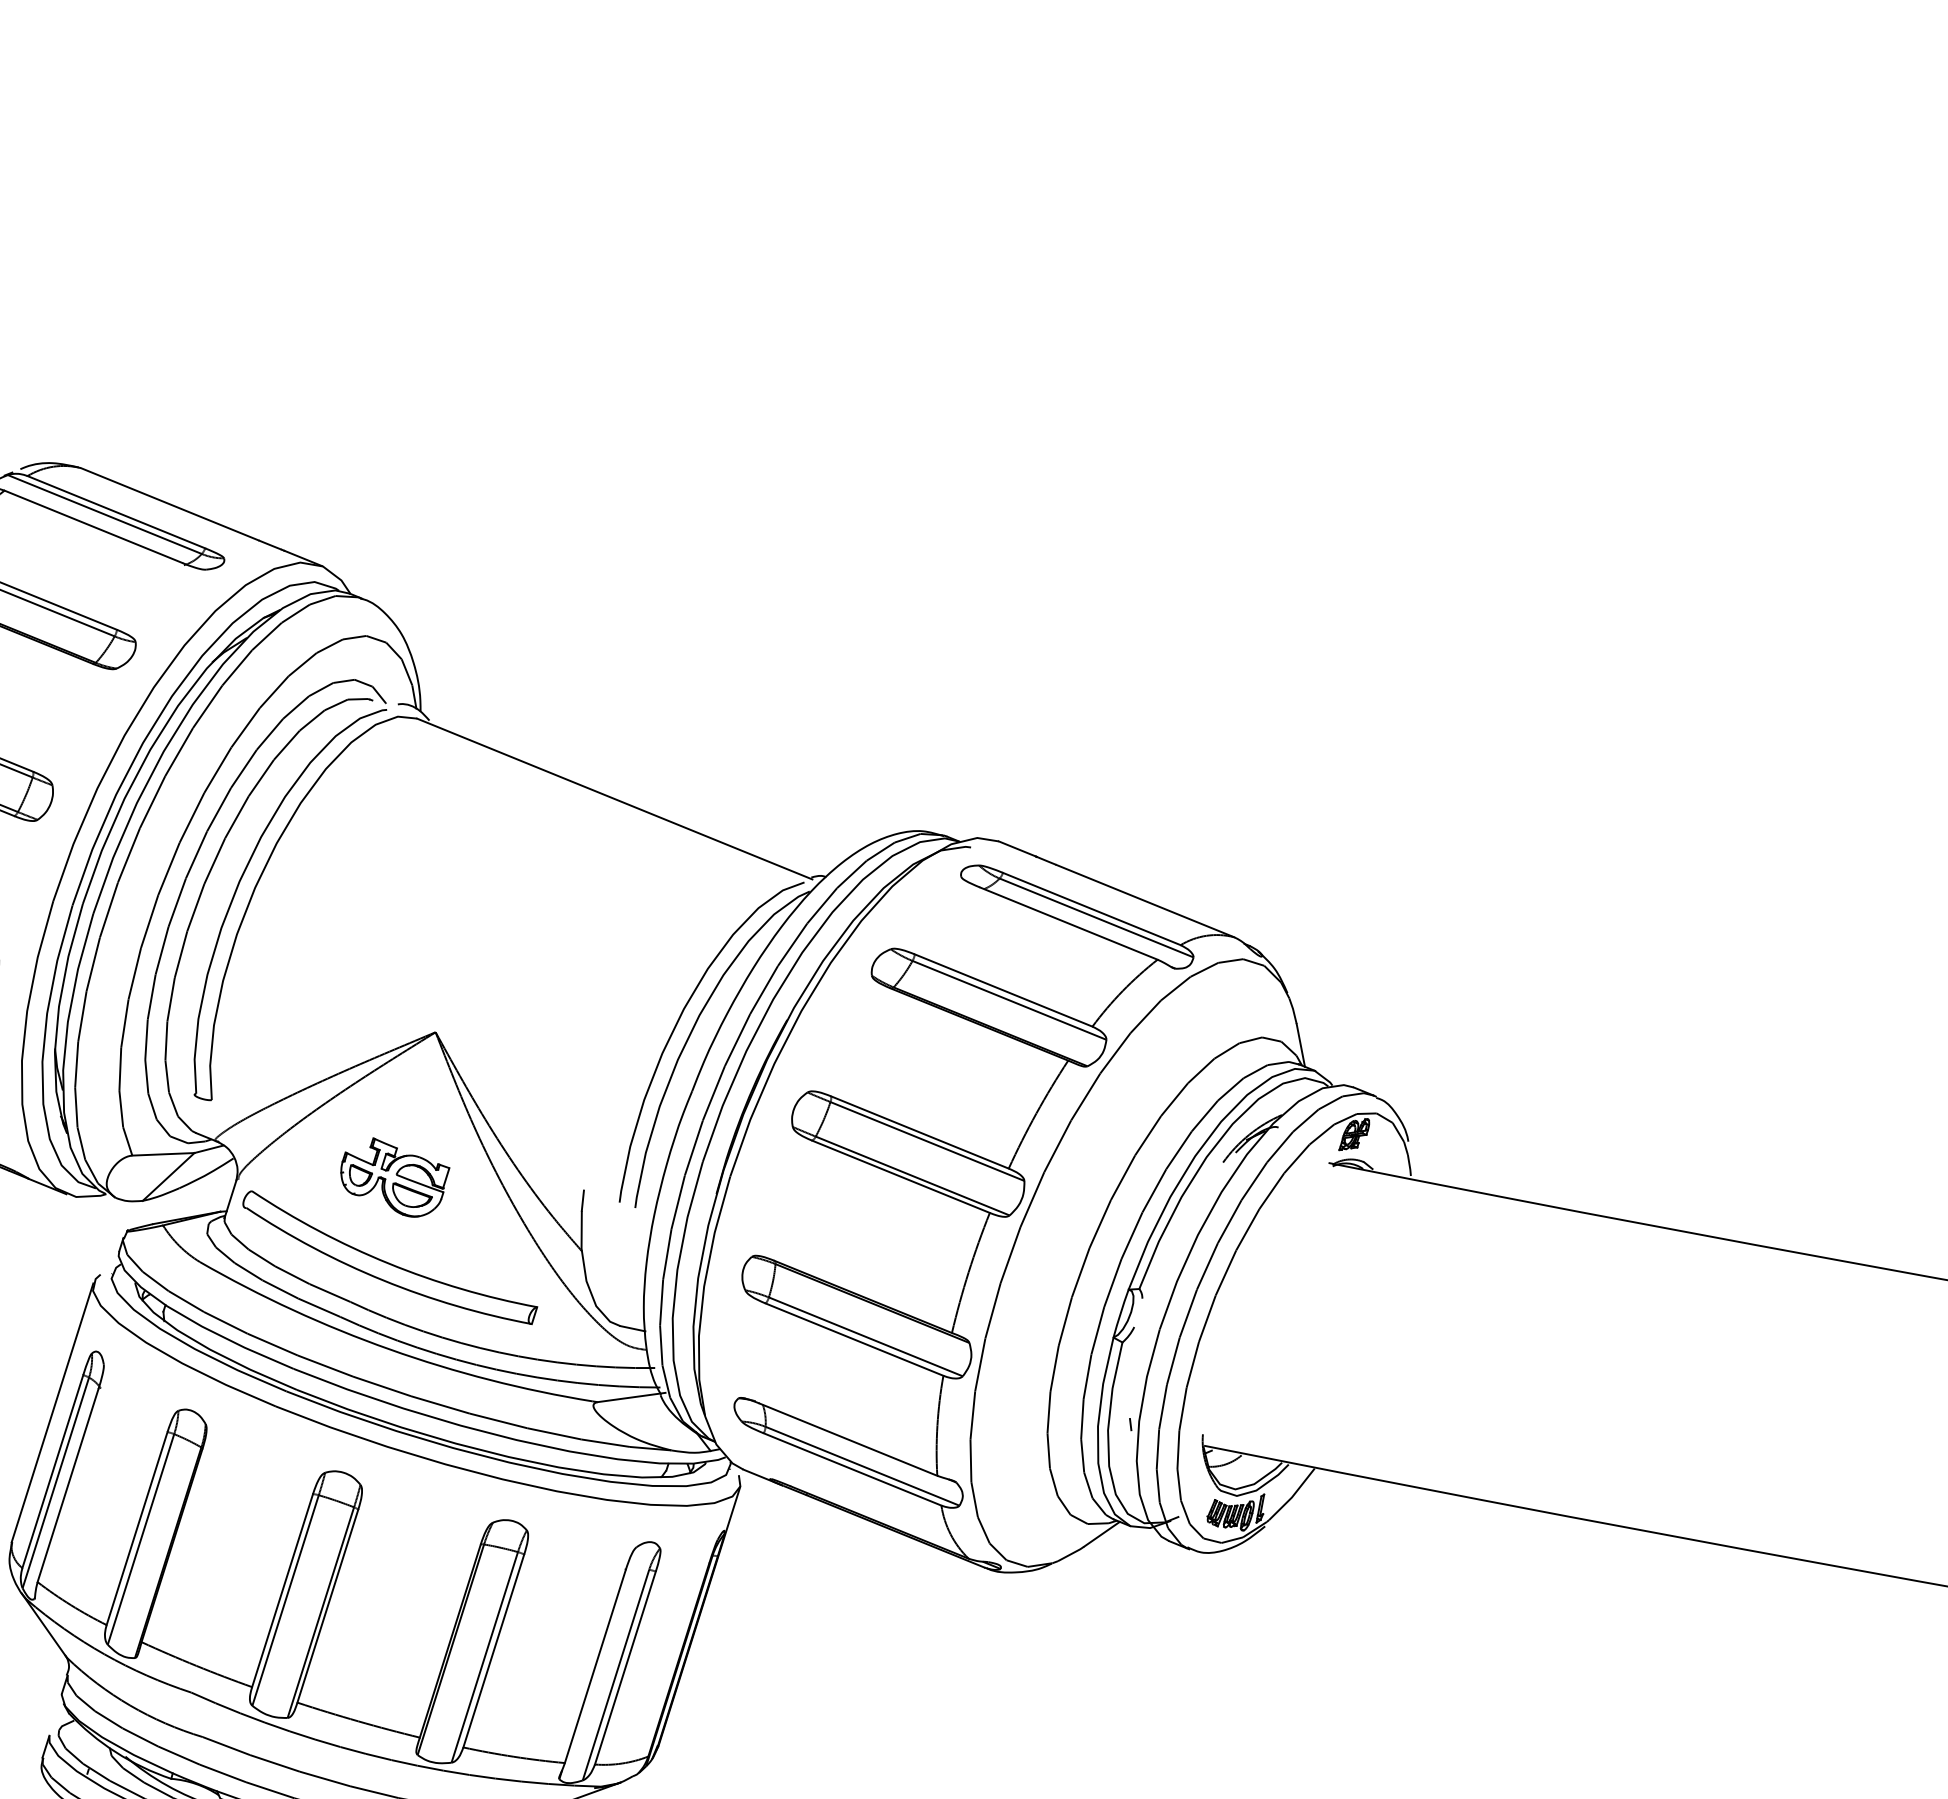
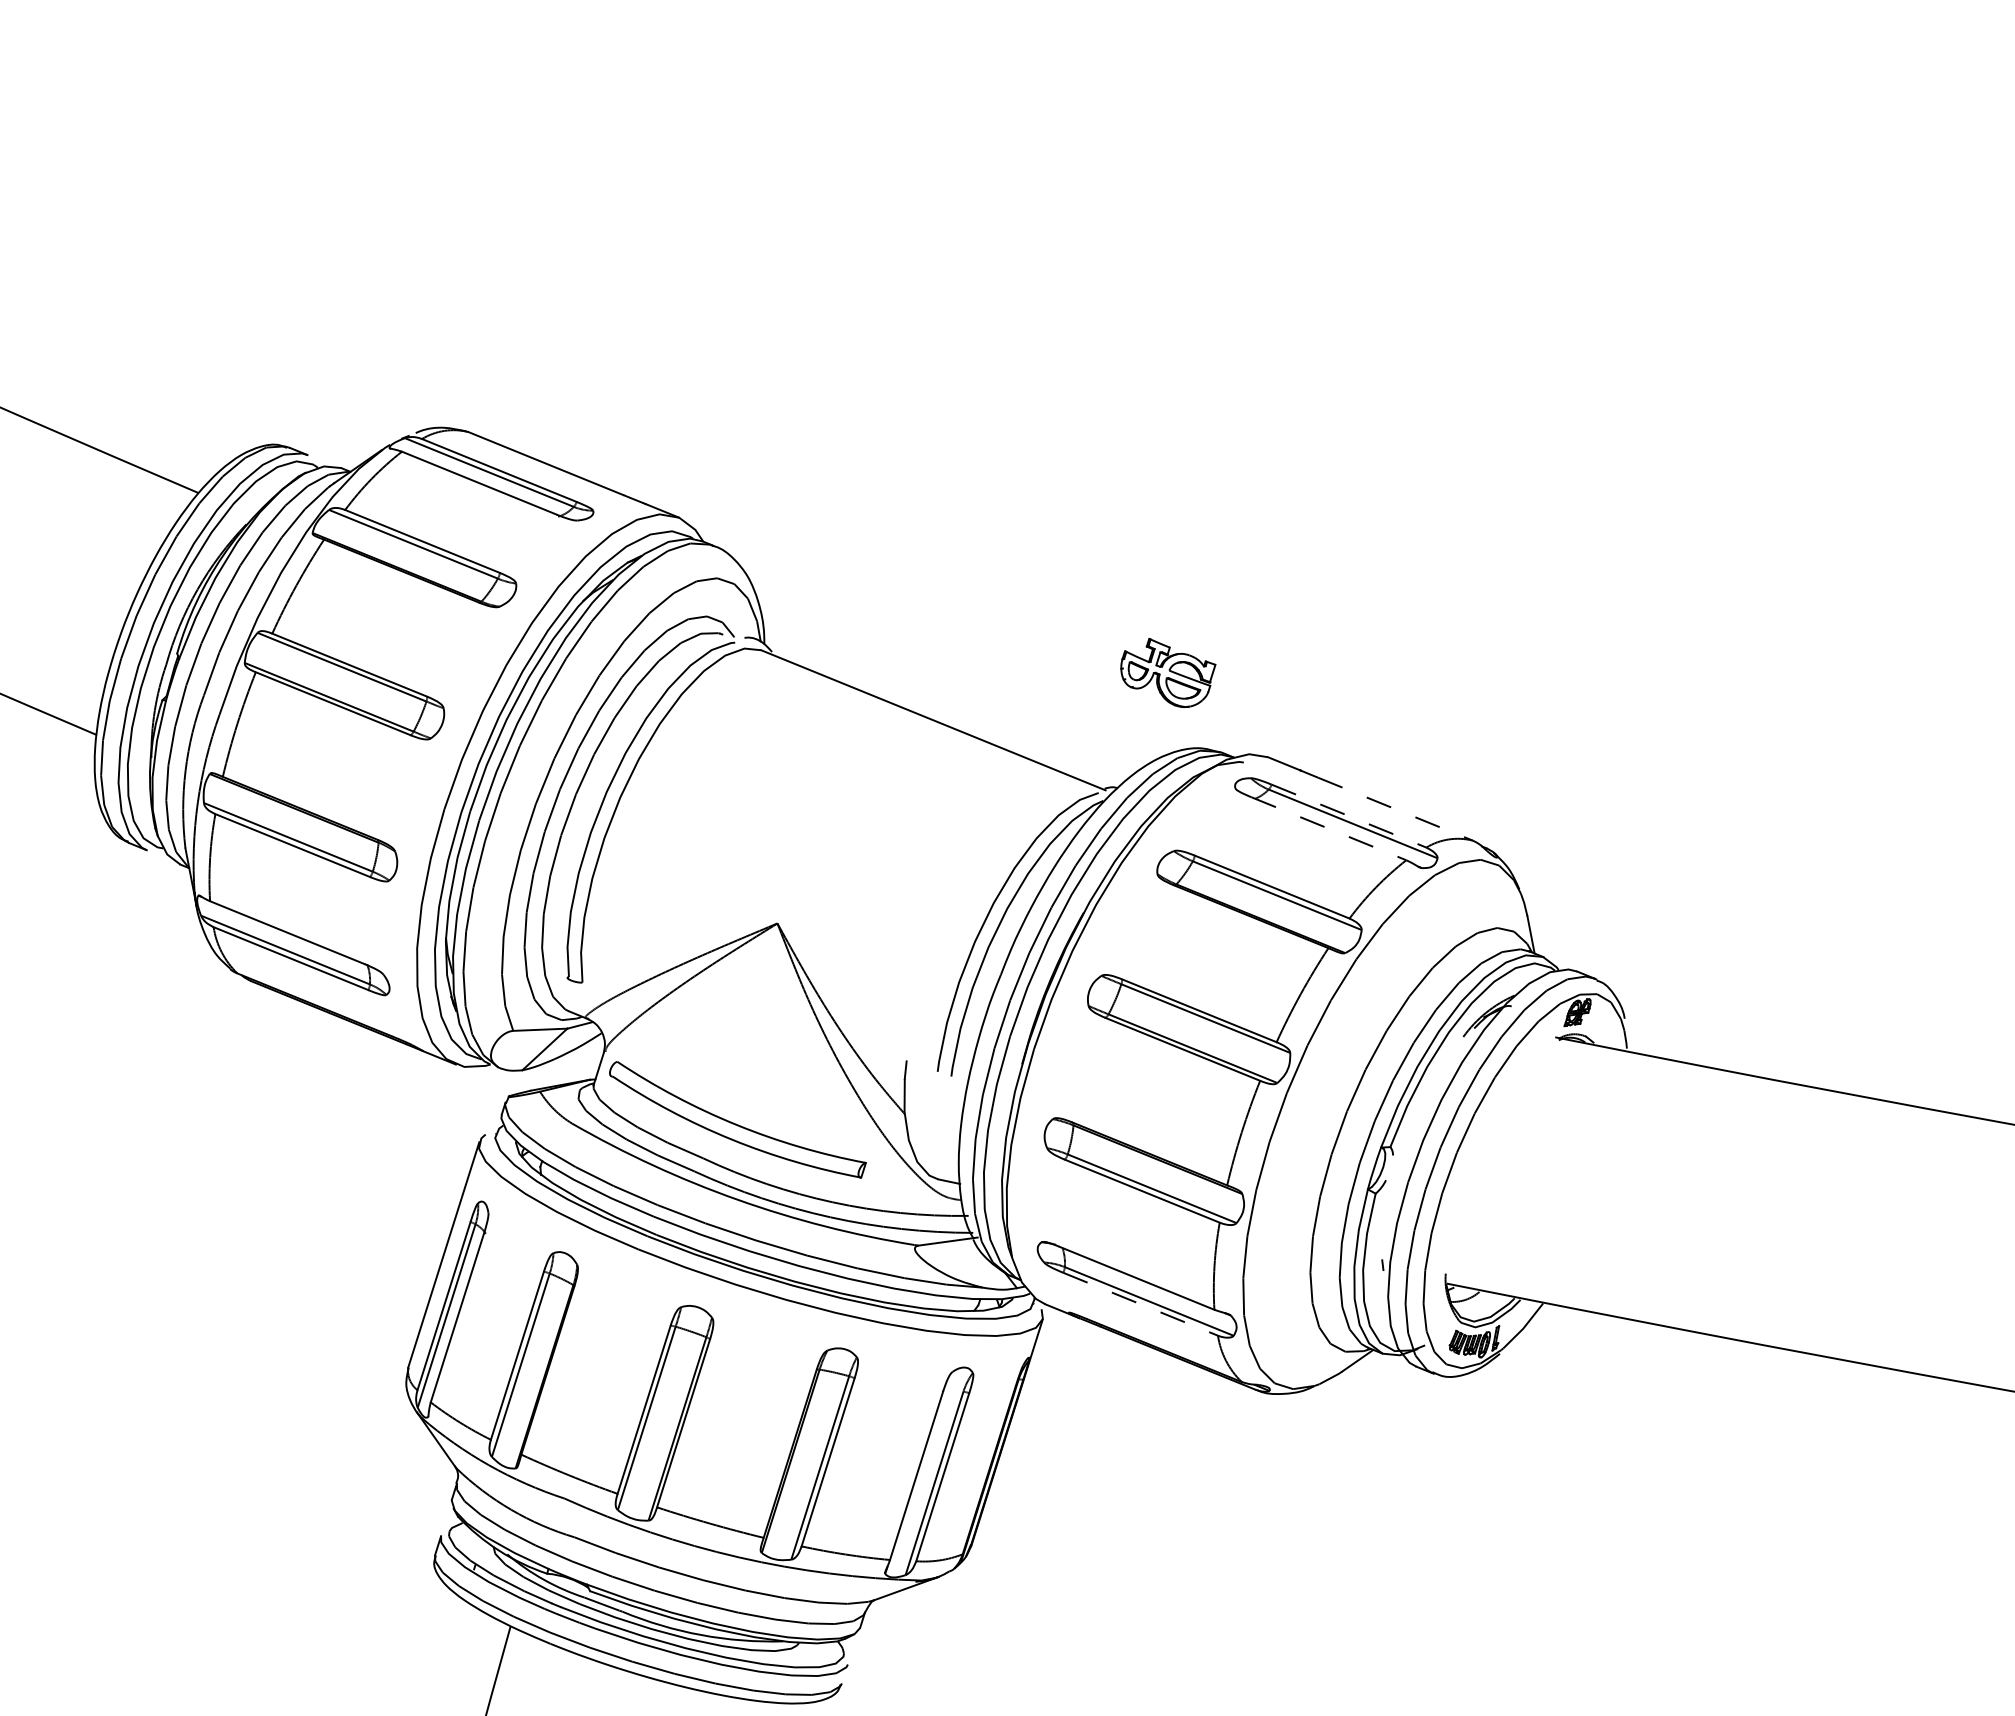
line: (1145, 901) -> (1395, 809), solid -> dashed
line: (1092, 909) -> (1349, 816), solid -> dashed
line: (1068, 923) -> (1328, 828), solid -> dashed
part: (395, 1176) -> (1168, 672), moved
line: (852, 1469) -> (1140, 1304), solid -> dashed

